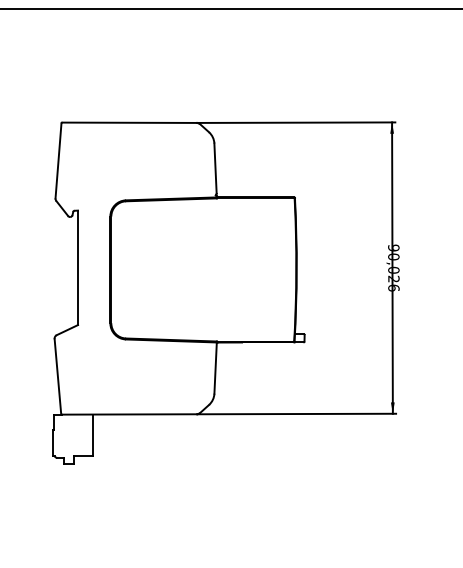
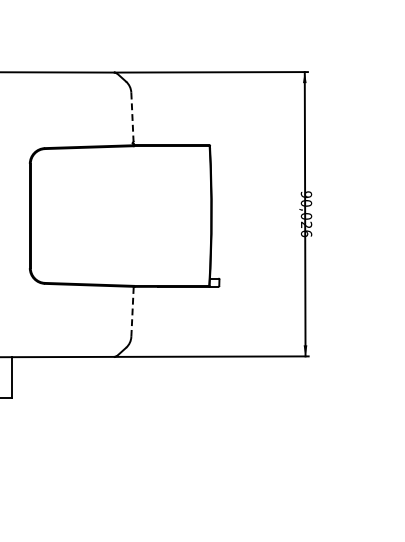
line: (215, 169) -> (132, 118), solid -> dashed
line: (215, 367) -> (132, 311), solid -> dashed

